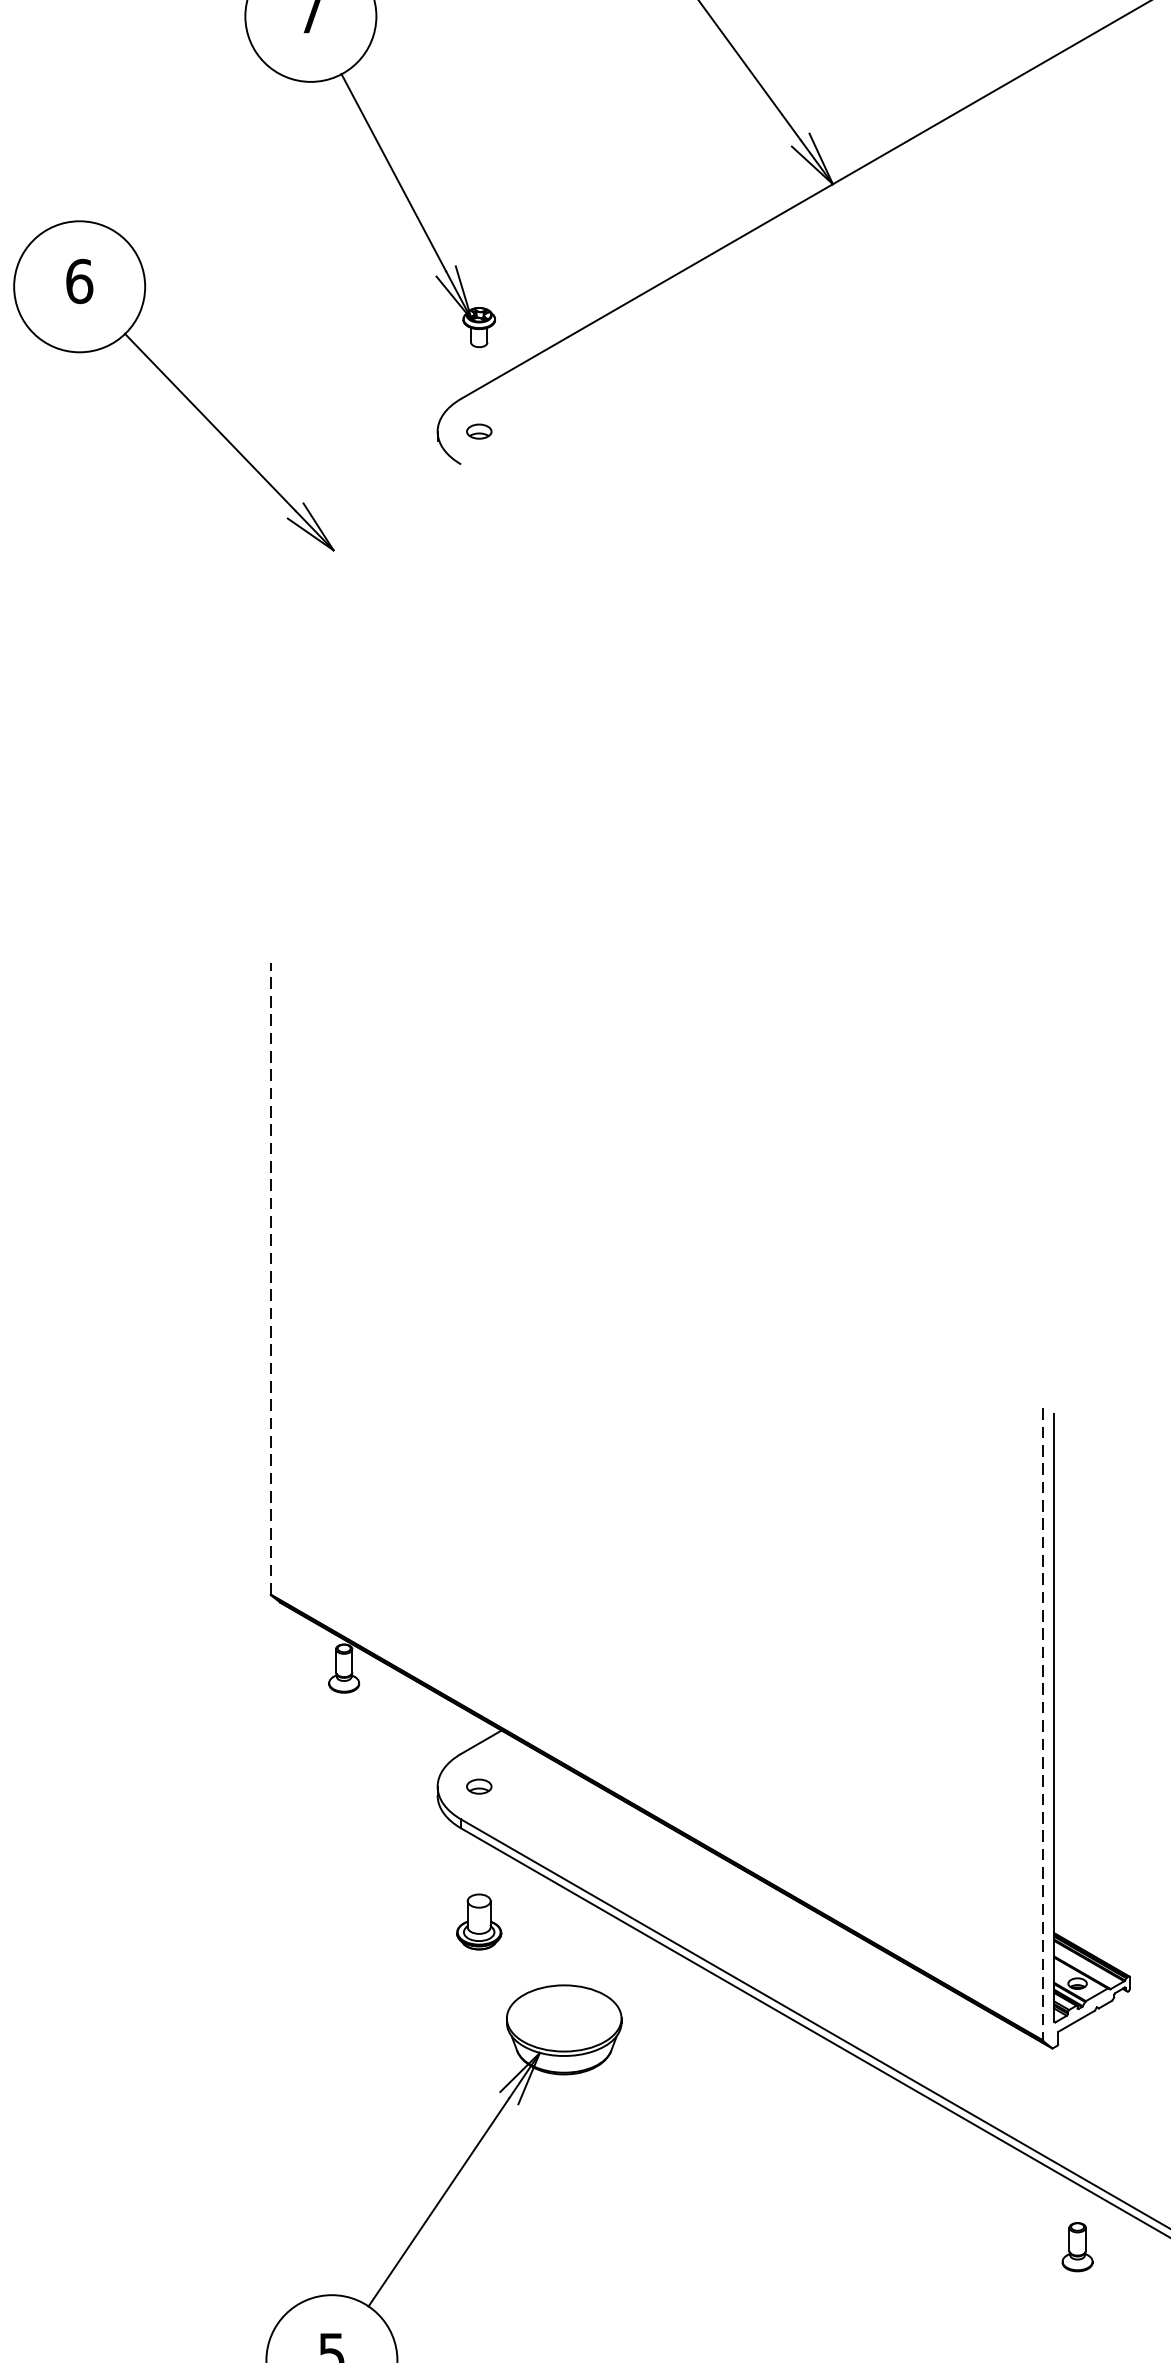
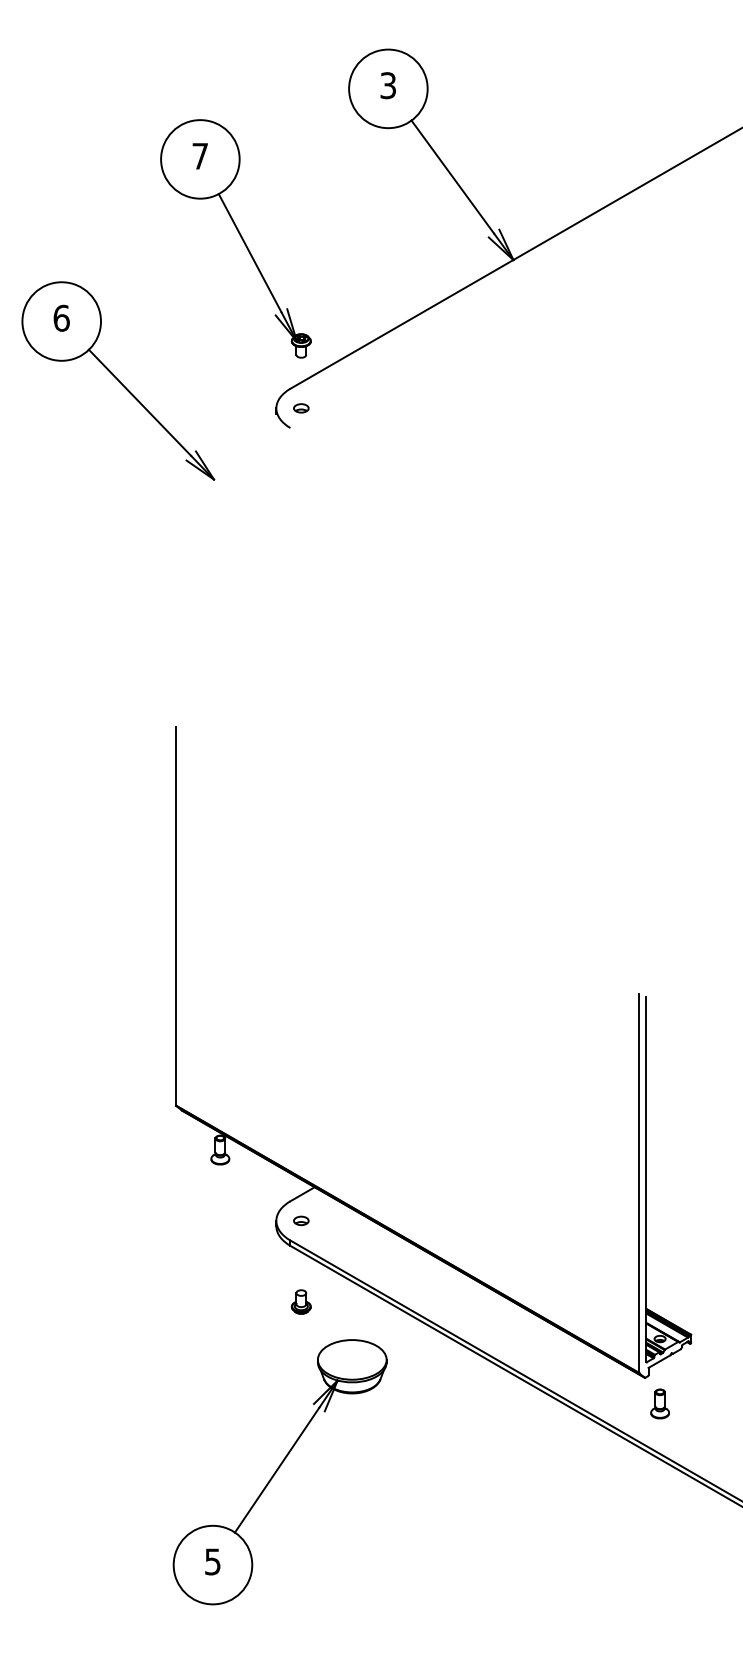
line: (271, 1277) -> (176, 915), dashed -> solid
line: (1043, 1725) -> (639, 1184), dashed -> solid
part: (479, 1921) -> (301, 1301), size x0.71
part: (1076, 2246) -> (659, 1403), moved

